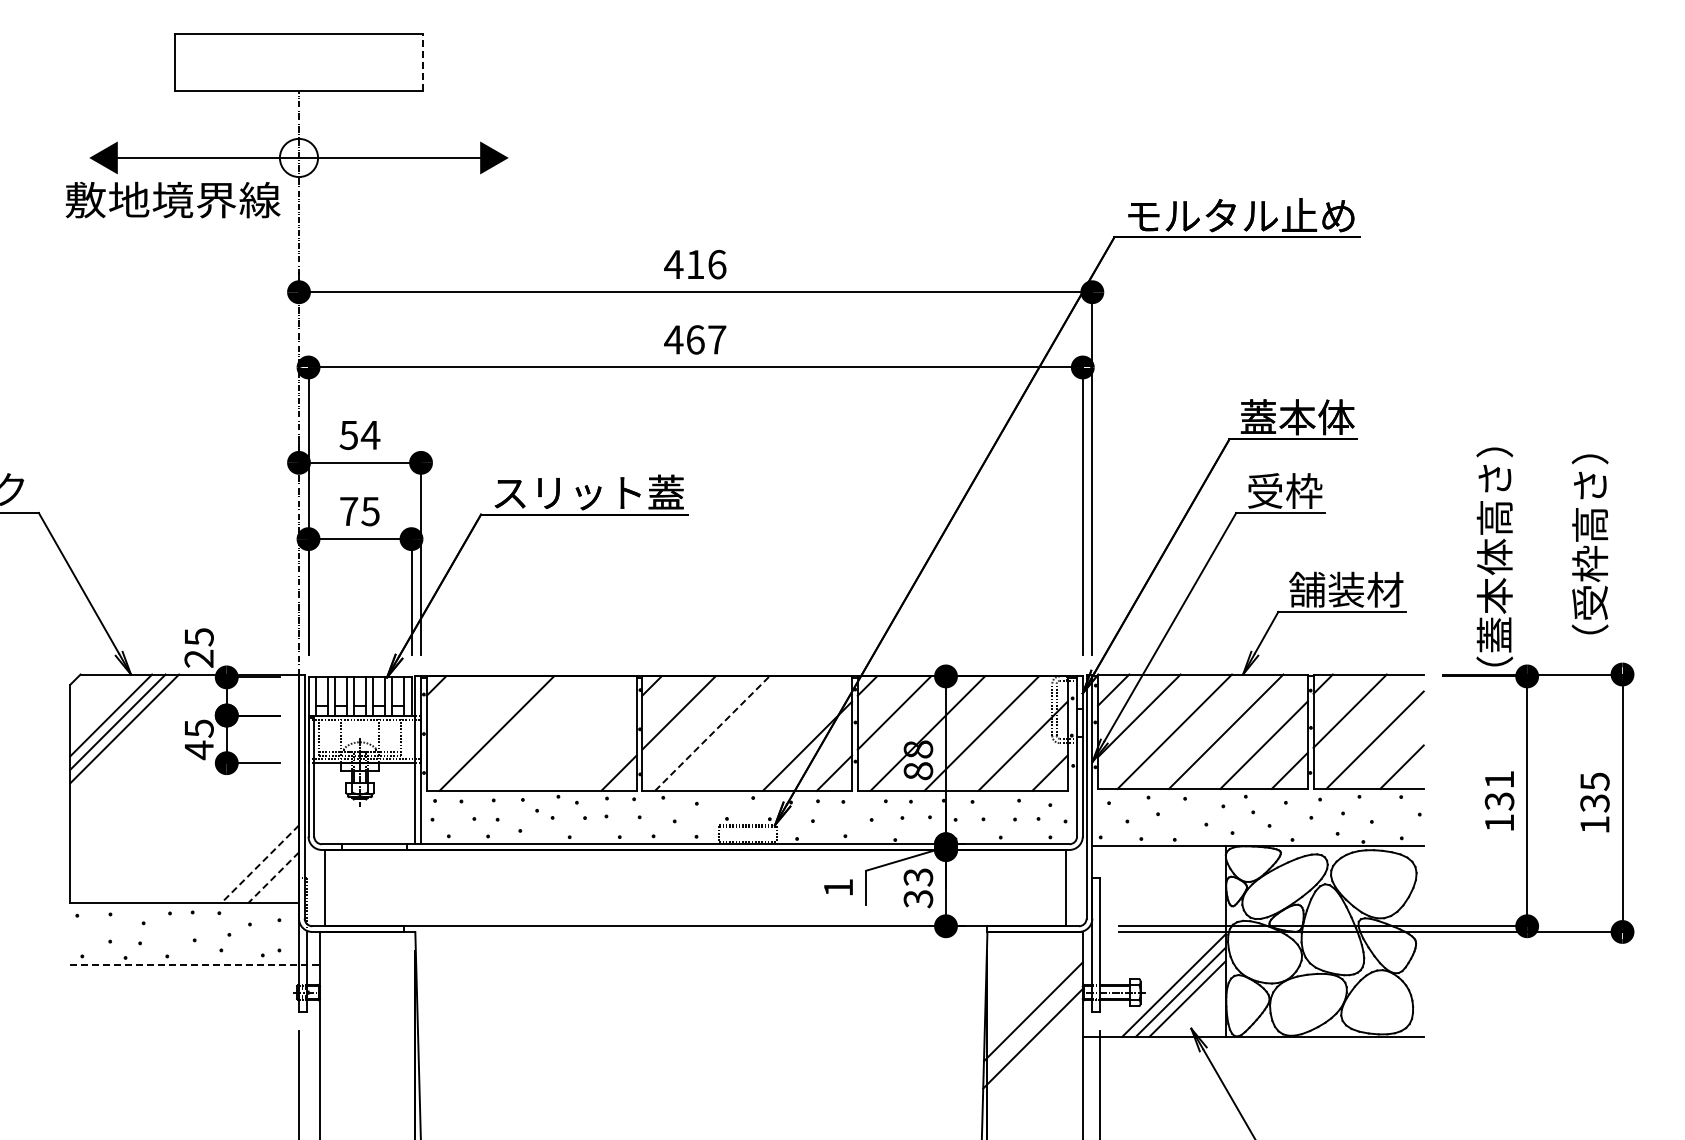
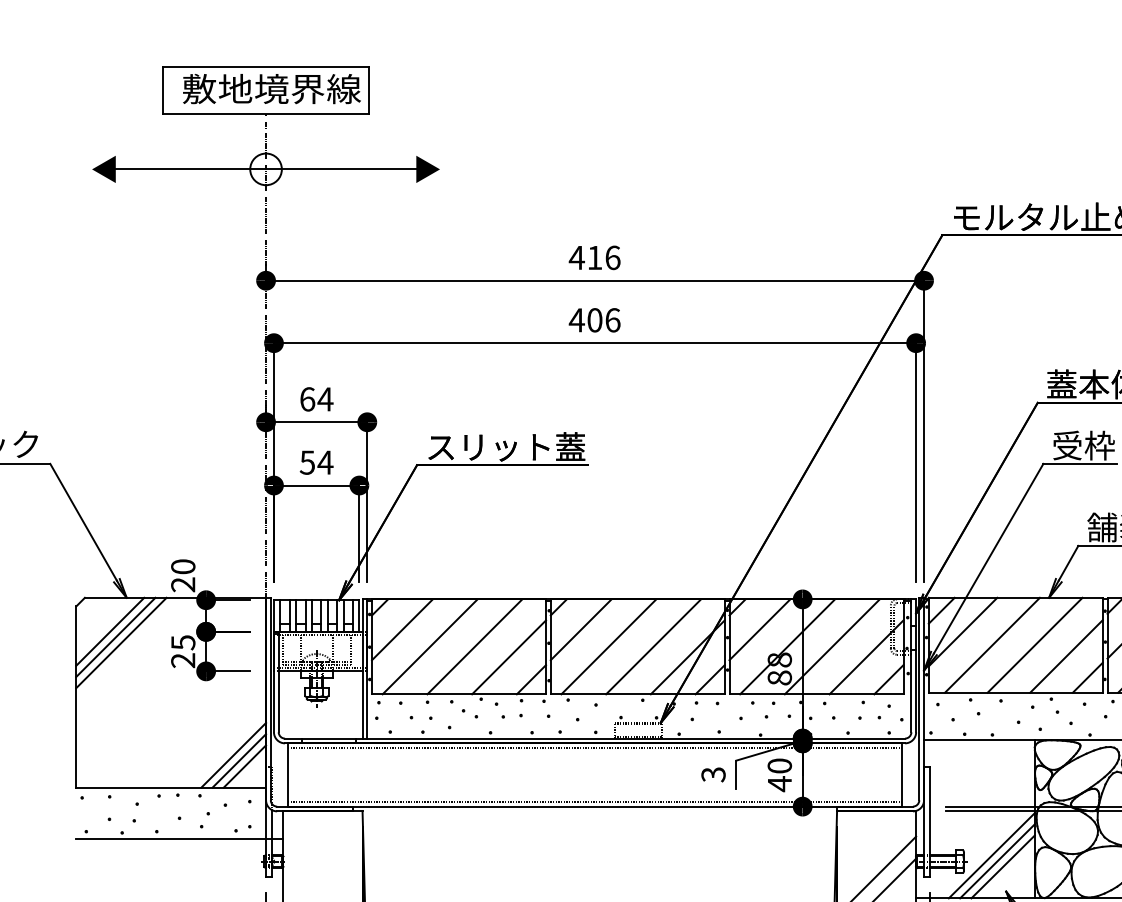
line: (422, 62) -> (368, 90), dashed -> solid
text: (172, 199) -> (271, 88), moved
text: (706, 339) -> (604, 319), 467 -> 406
text: (348, 434) -> (307, 398), 54 -> 64
text: (359, 511) -> (316, 462), 75 -> 54
text: (198, 637) -> (182, 567), 25 -> 20
line: (463, 712) -> (402, 629), added
line: (550, 733) -> (474, 646), added
line: (712, 733) -> (609, 646), dashed -> solid
line: (766, 733) -> (653, 646), added
line: (591, 745) -> (508, 656), added
text: (198, 750) -> (182, 660), 45 -> 25
line: (695, 855) -> (594, 747), added
line: (259, 864) -> (233, 755), dashed -> solid
line: (266, 870) -> (239, 760), added
line: (273, 878) -> (244, 767), dashed -> solid
text: (838, 888) -> (713, 775), 1 -> 3
text: (918, 888) -> (779, 775), 33 -> 40
line: (695, 920) -> (594, 801), added
line: (195, 964) -> (180, 838), dashed -> solid

